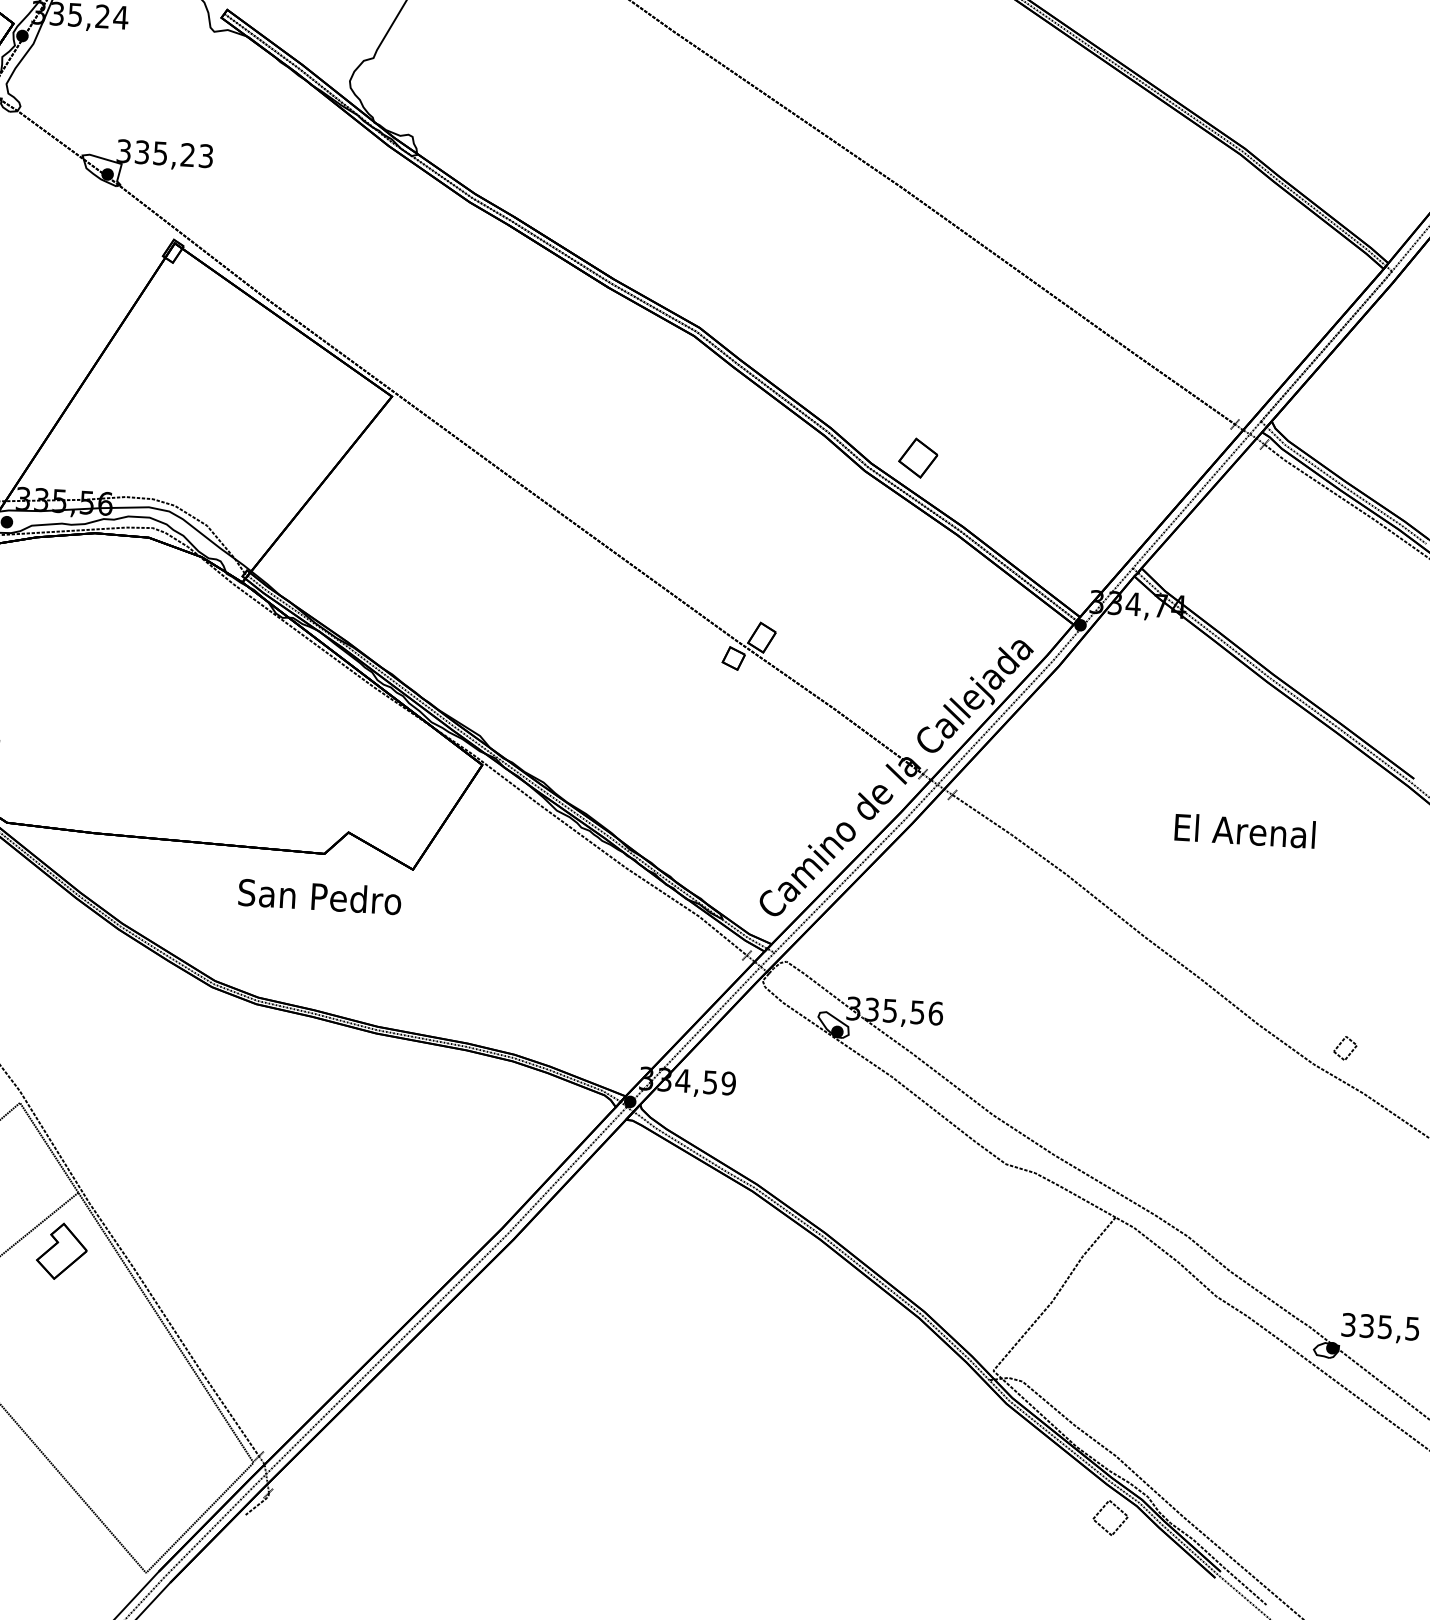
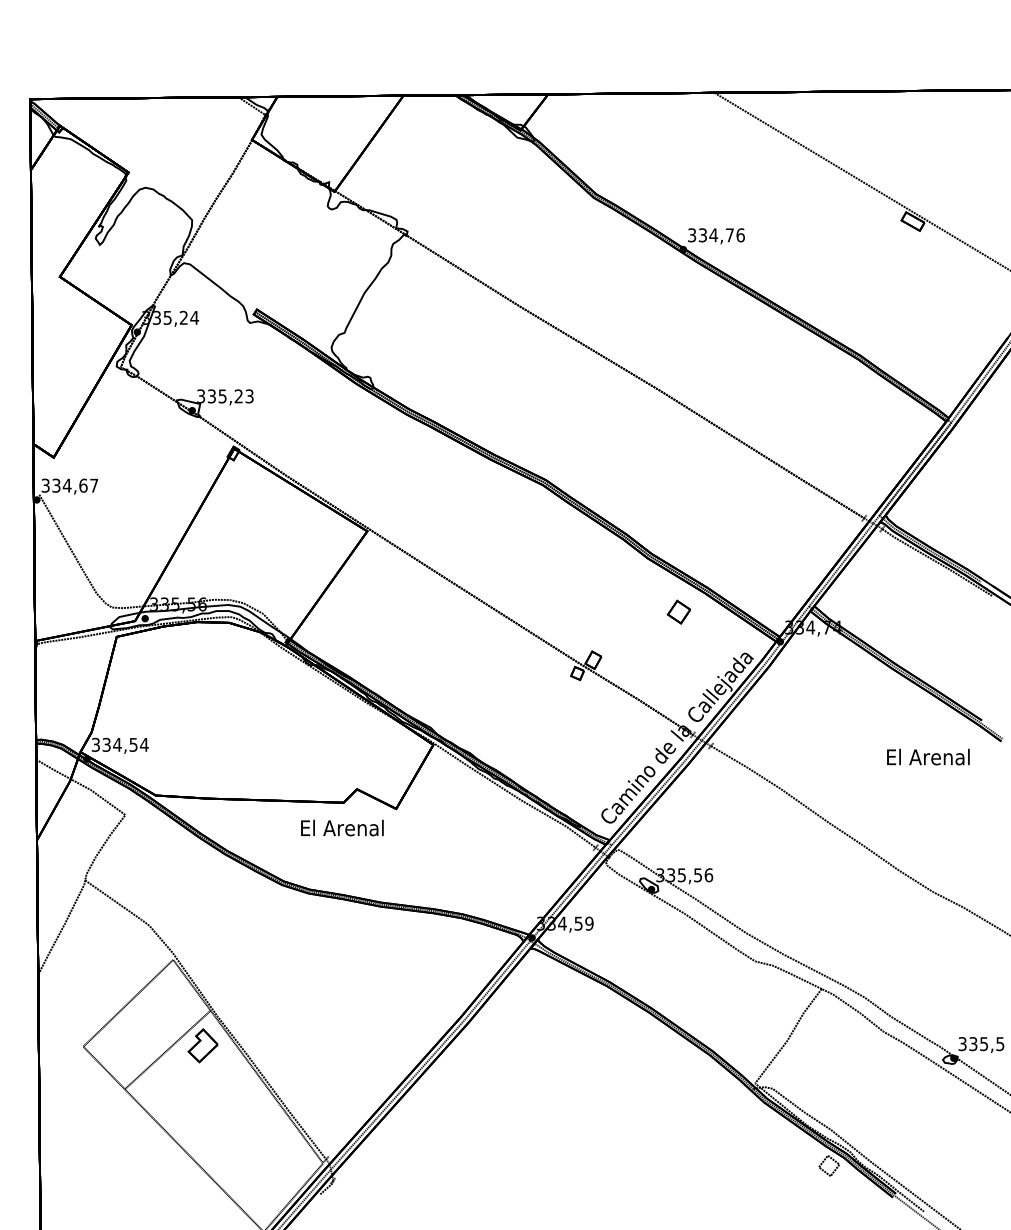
part: (917, 456) -> (678, 611), moved
text: (1245, 830) -> (928, 756), moved
text: (320, 895) -> (342, 827), San Pedro -> El Arenal
part: (1344, 1048) -> (950, 881), removed

